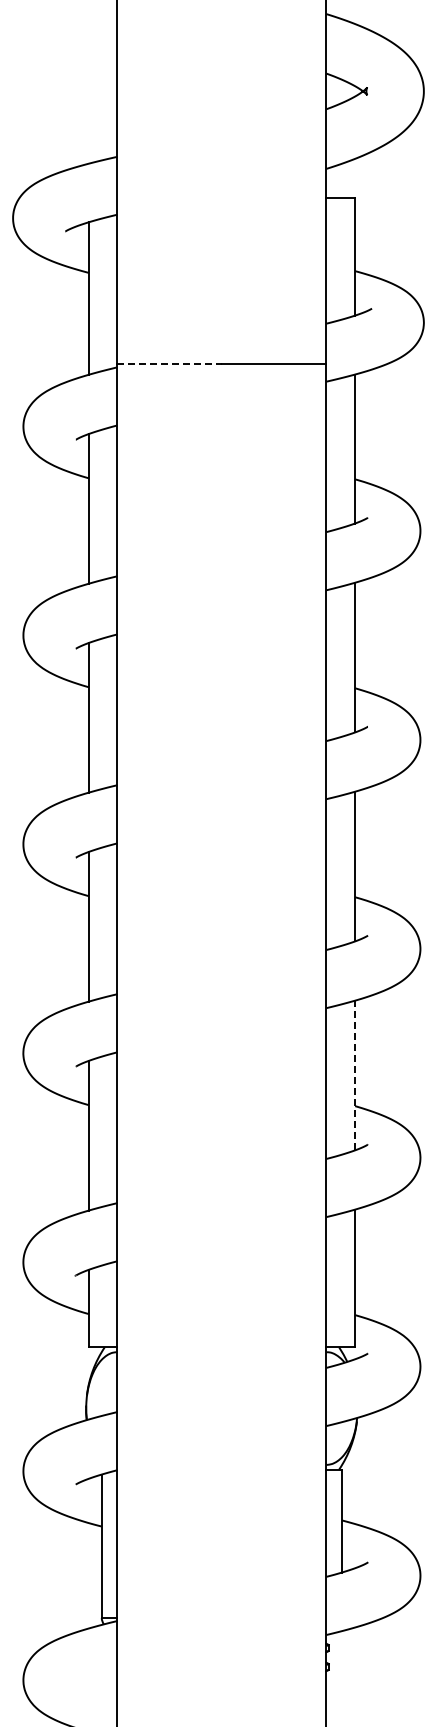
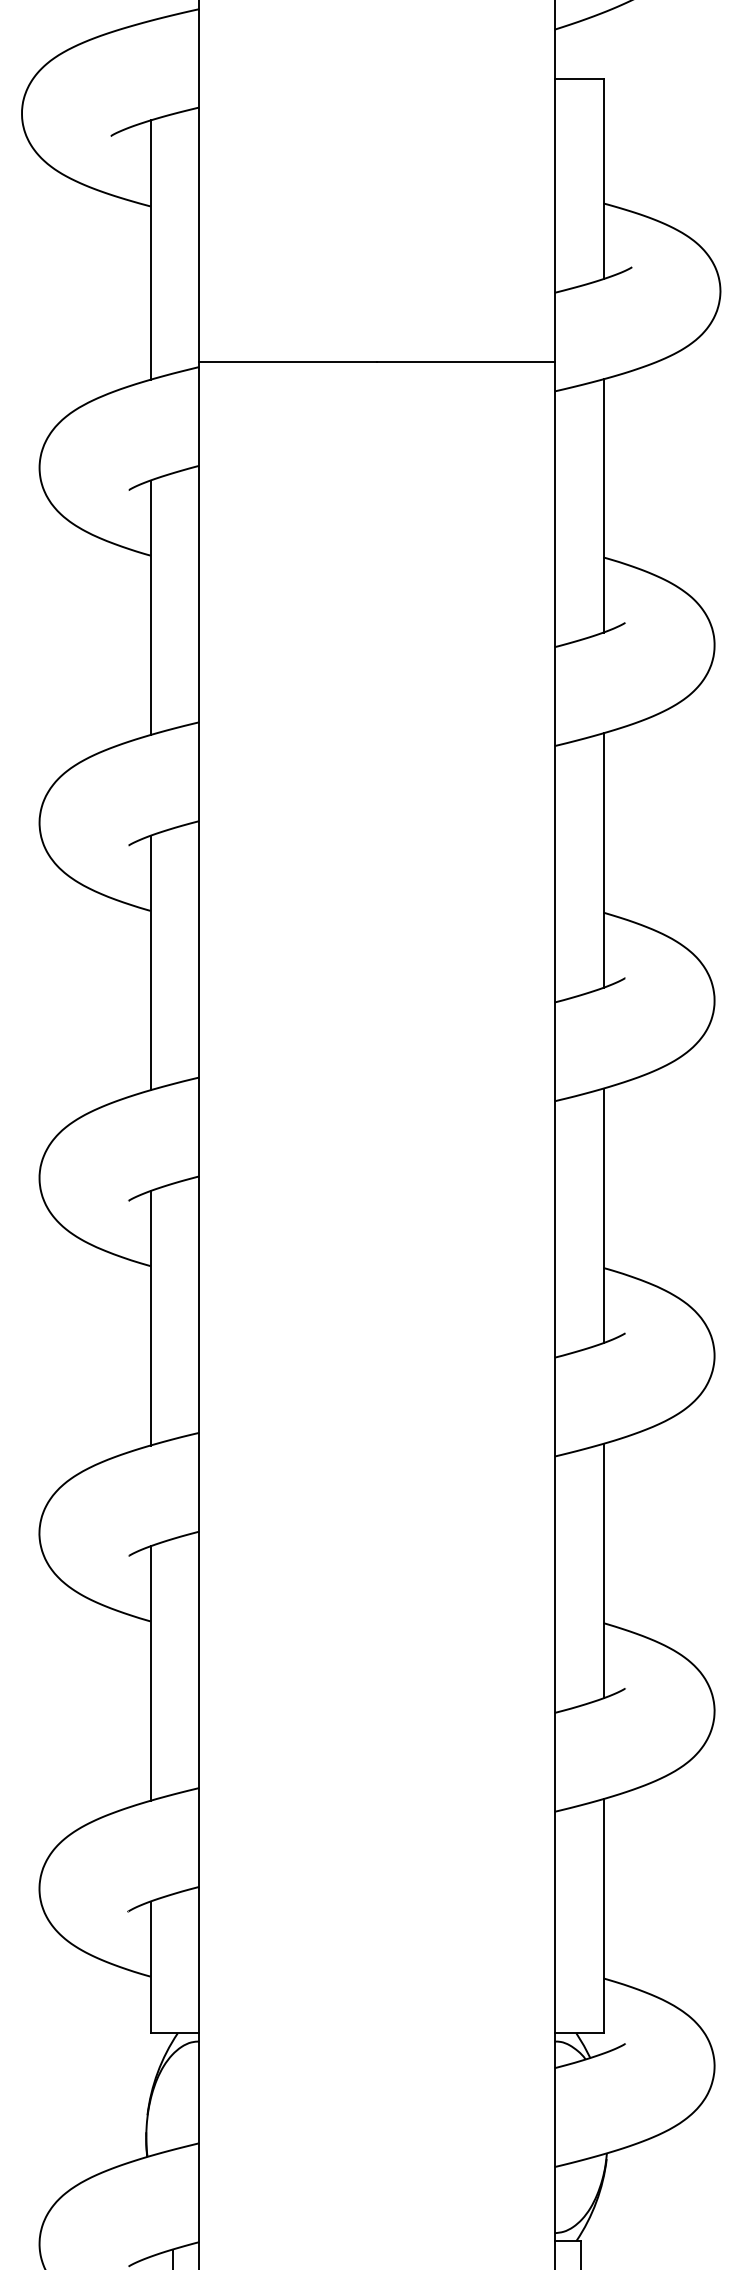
line: (170, 364) -> (289, 362), dashed -> solid
line: (355, 1075) -> (604, 1571), dashed -> solid

